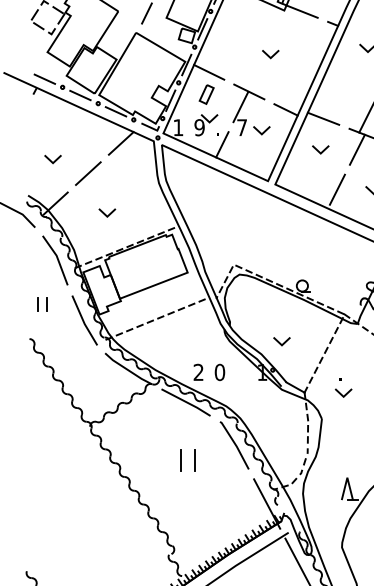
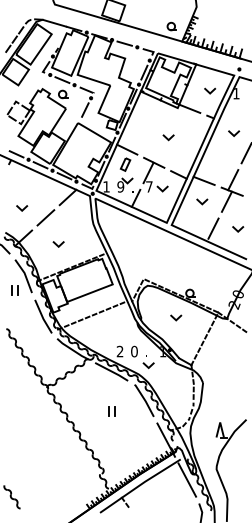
part: (41, 303) -> (14, 290), moved
line: (283, 341) -> (177, 317), moved
part: (343, 388) -> (148, 362), moved
part: (185, 461) -> (111, 411), size x0.62

